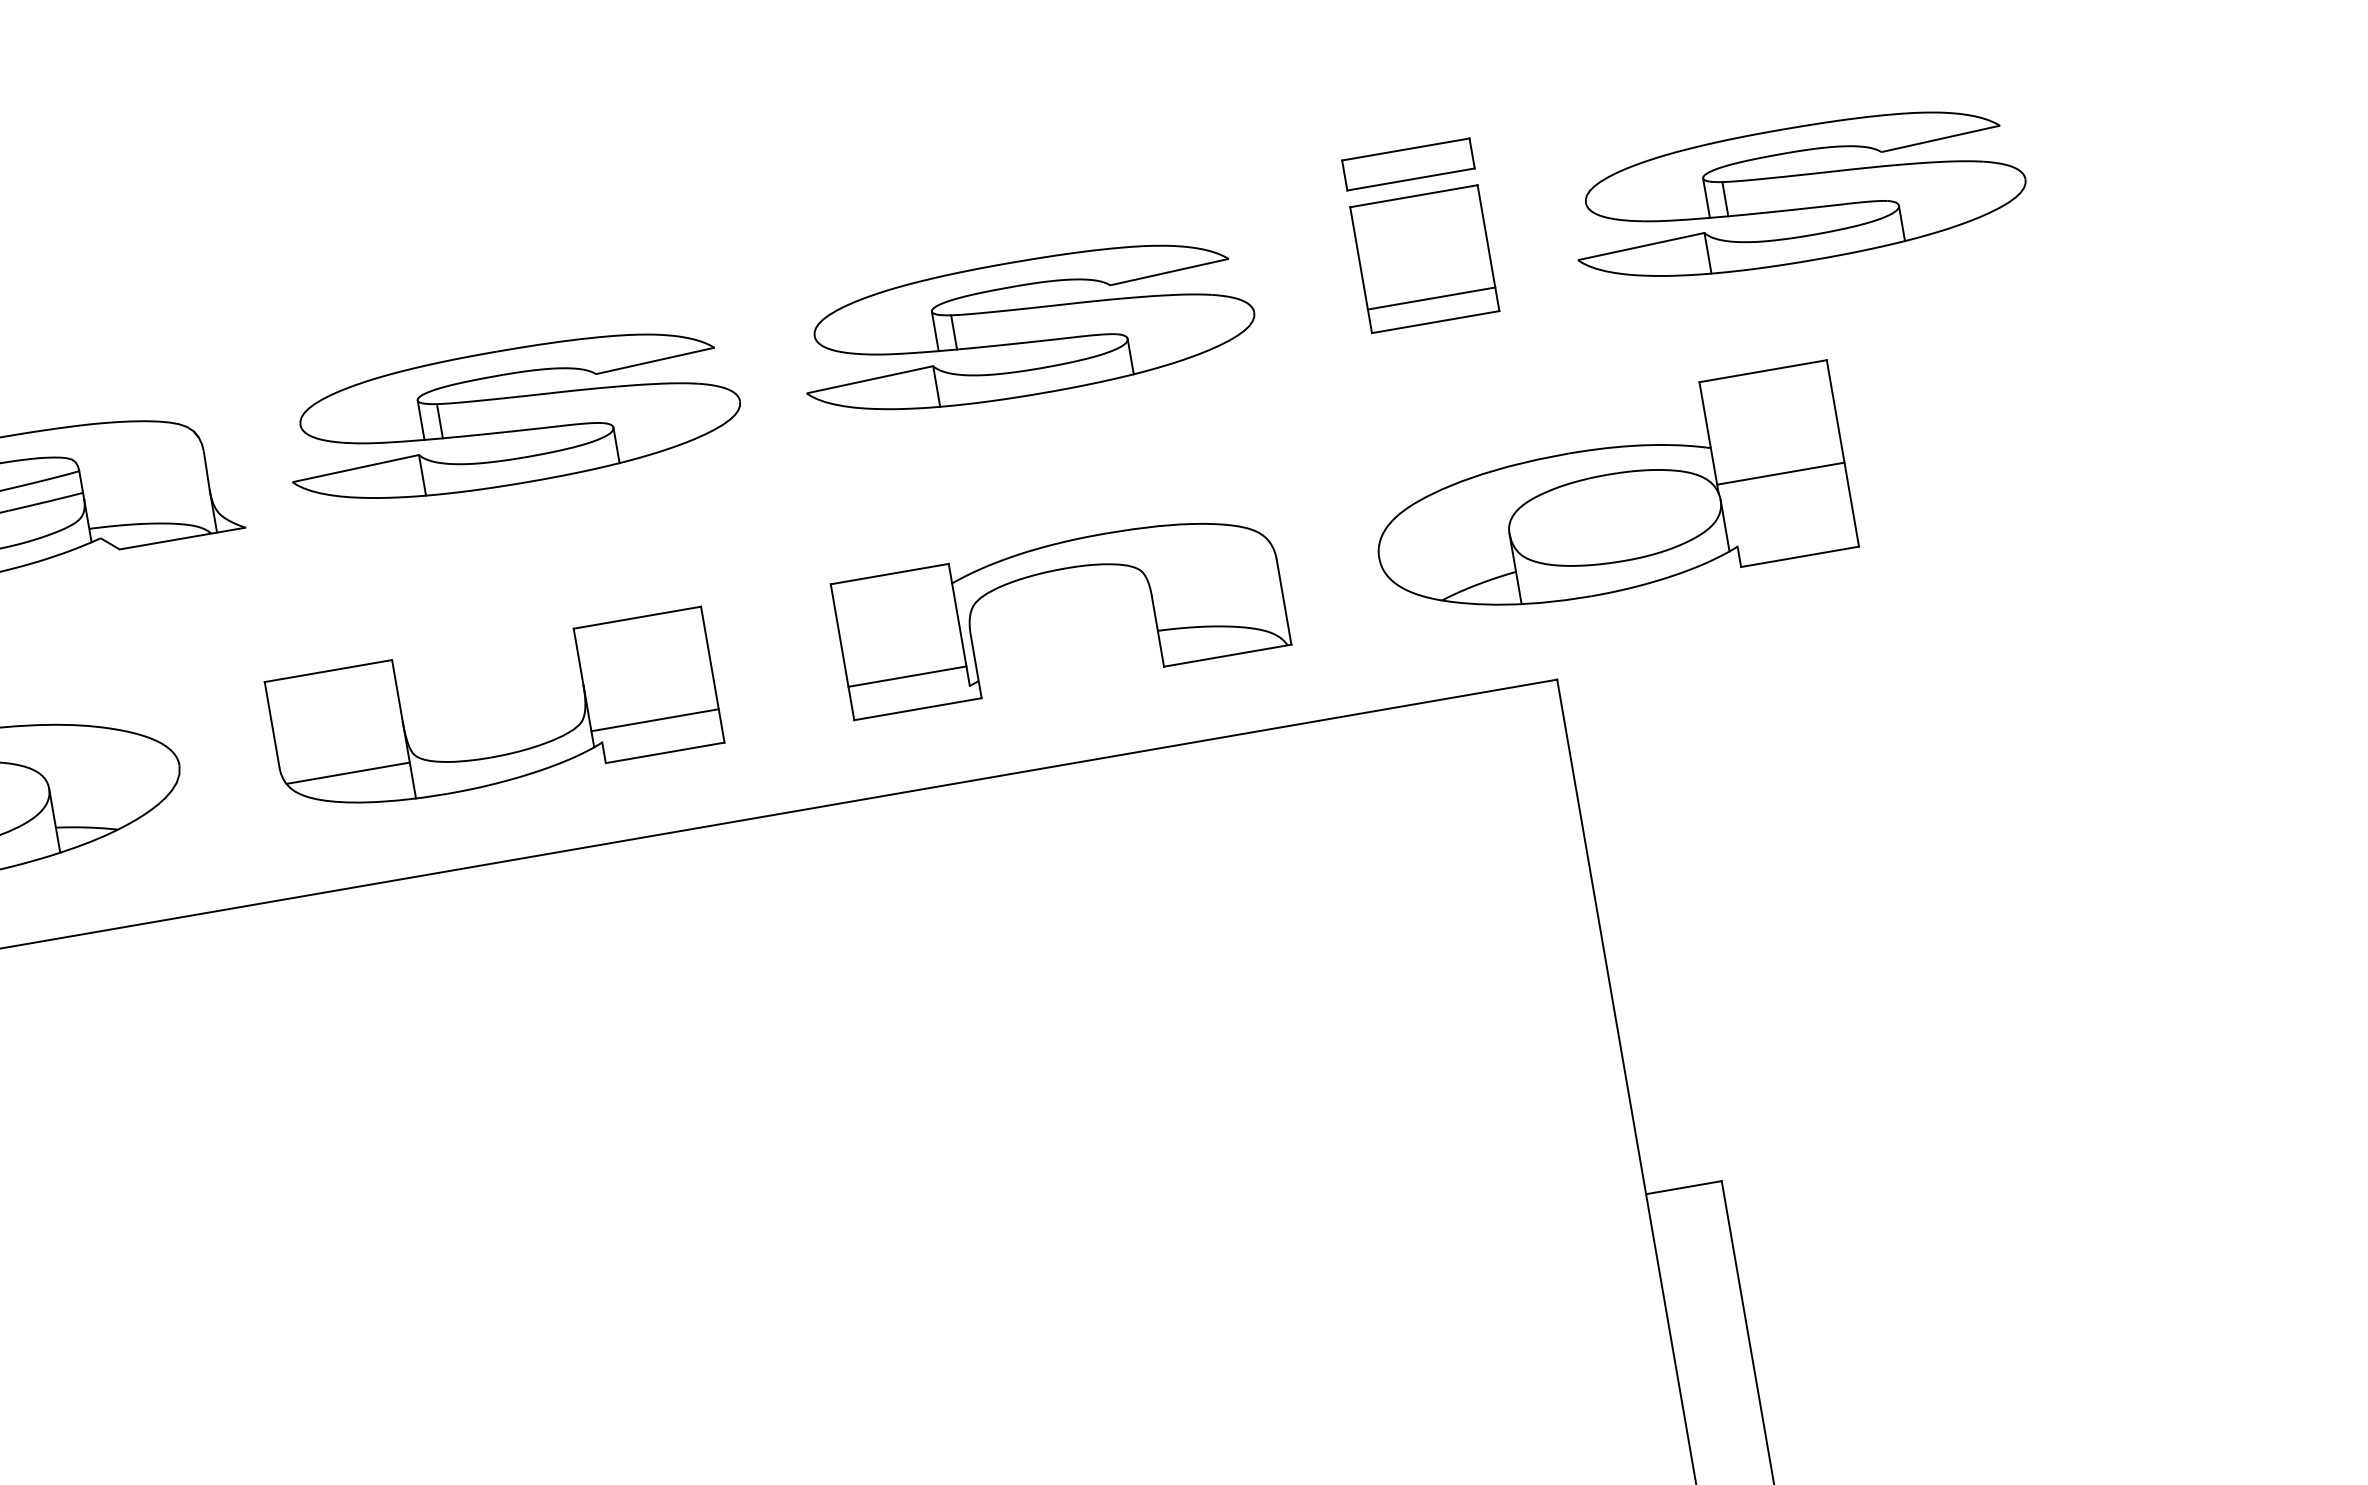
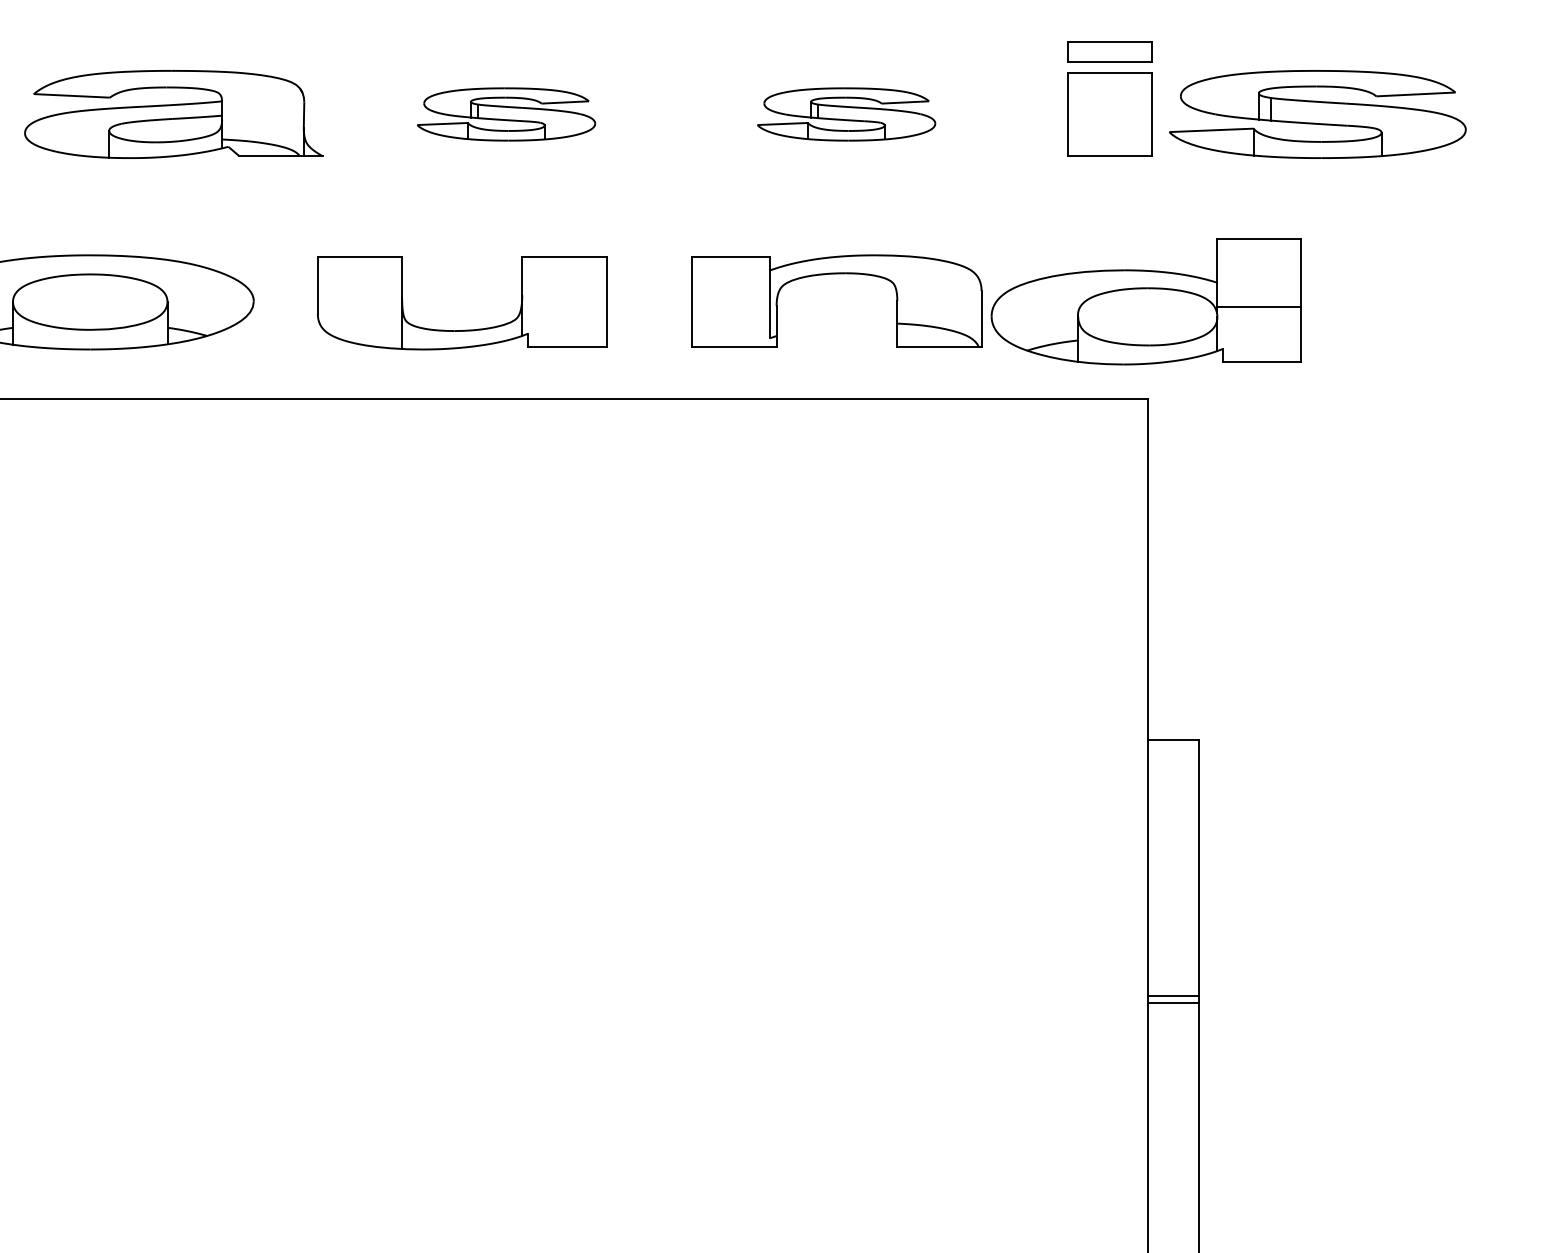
part: (1797, 194) -> (1317, 114), moved
line: (1430, 298) -> (1109, 140), removed
part: (1026, 328) -> (846, 114), size x0.6
part: (512, 416) -> (506, 114), size x0.6
part: (1607, 495) -> (1145, 301), moved
line: (907, 676) -> (731, 325), removed
line: (655, 720) -> (564, 325), removed
line: (348, 773) -> (361, 325), removed

